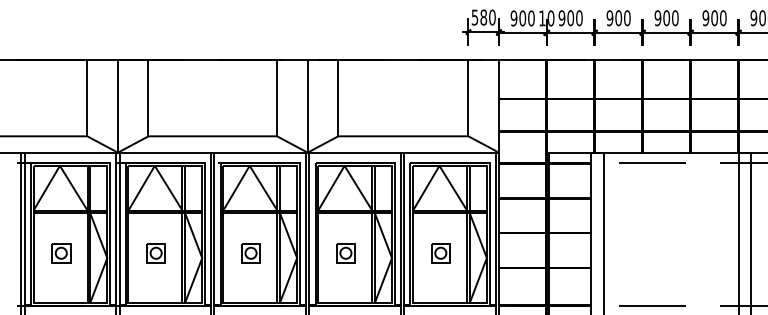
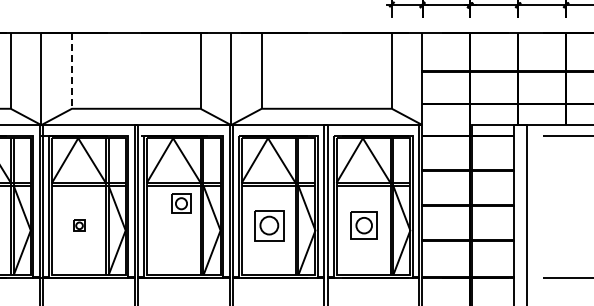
line: (148, 98) -> (71, 70), solid -> dashed
part: (155, 253) -> (78, 225), size x0.6
part: (250, 253) -> (180, 203), moved
part: (345, 253) -> (268, 225), size x1.6
part: (440, 253) -> (363, 225), size x1.4

